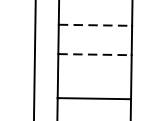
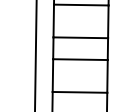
line: (96, 24) -> (81, 37), dashed -> solid
line: (95, 54) -> (80, 59), dashed -> solid

